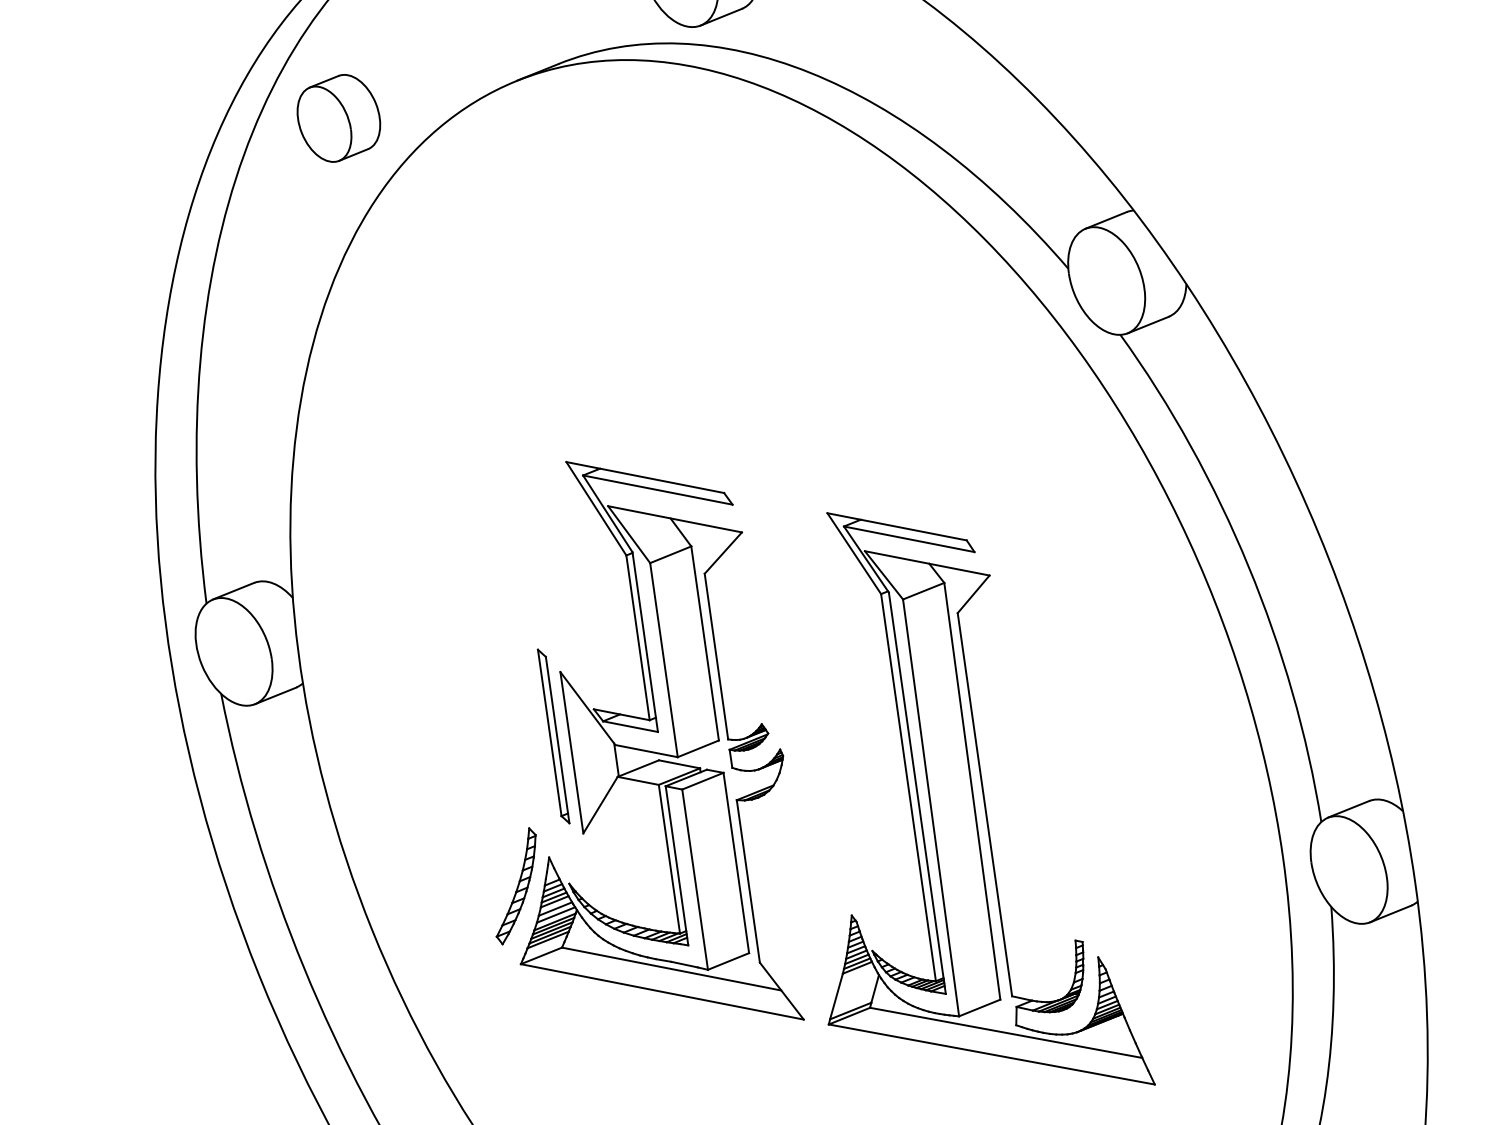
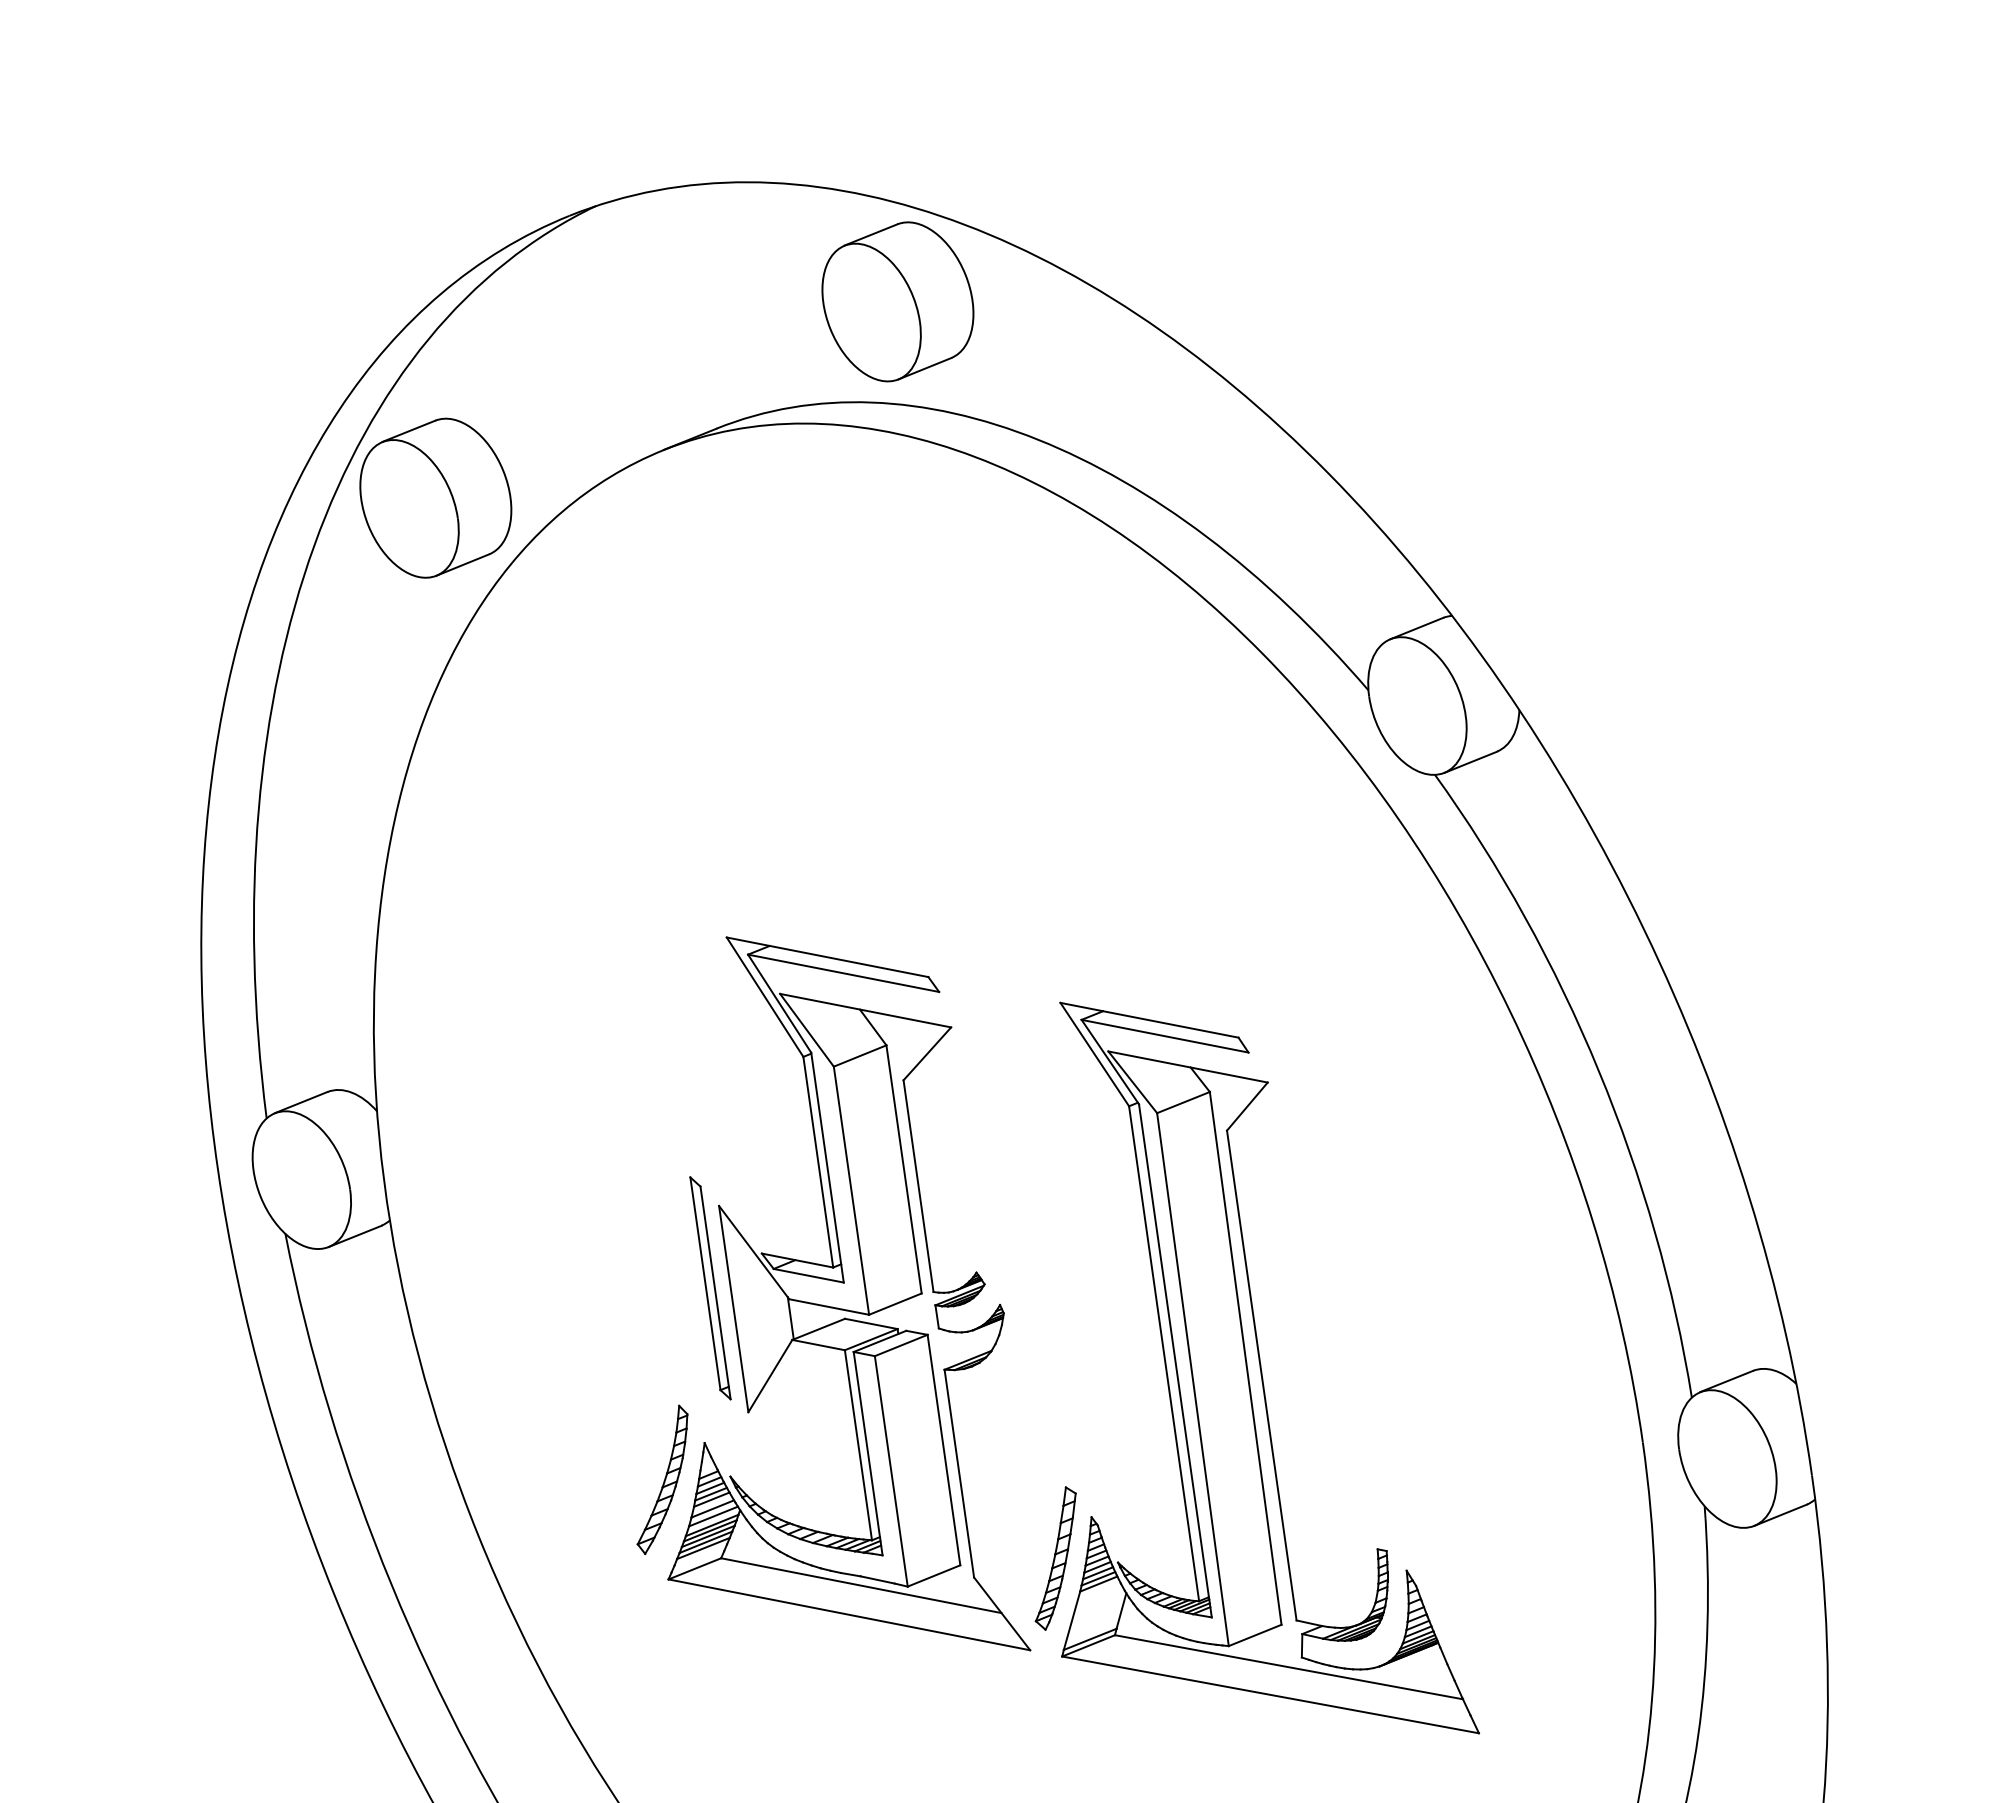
part: (338, 117) -> (435, 497), size x1.43
part: (823, 947) -> (1055, 1558), added

